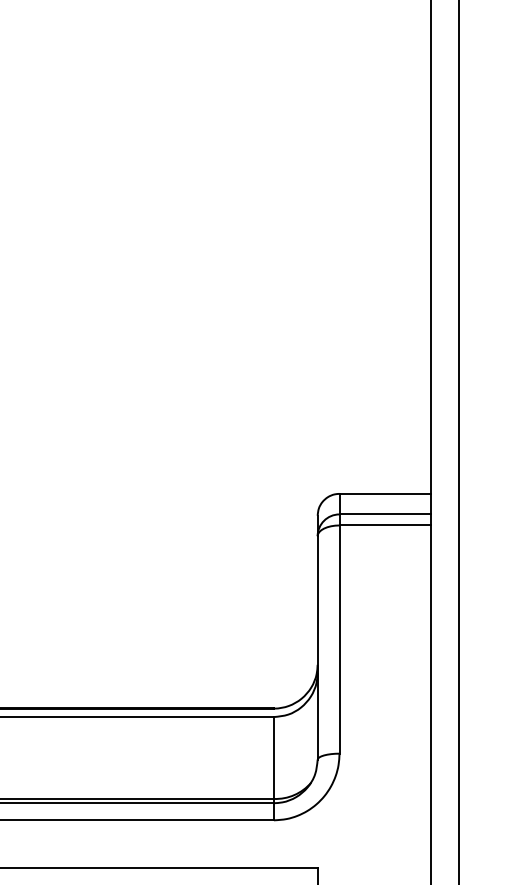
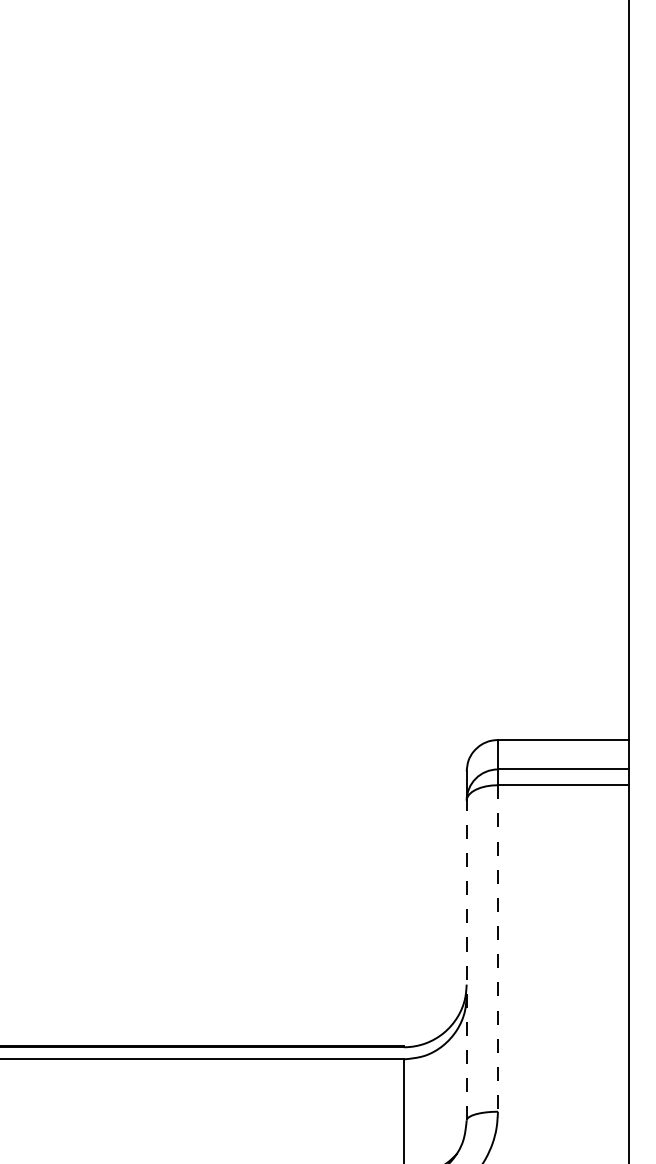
line: (339, 640) -> (497, 949), solid -> dashed
line: (317, 648) -> (466, 961), solid -> dashed

